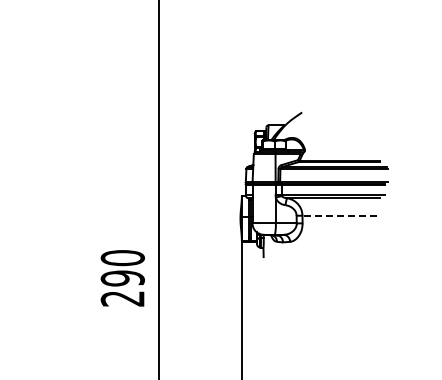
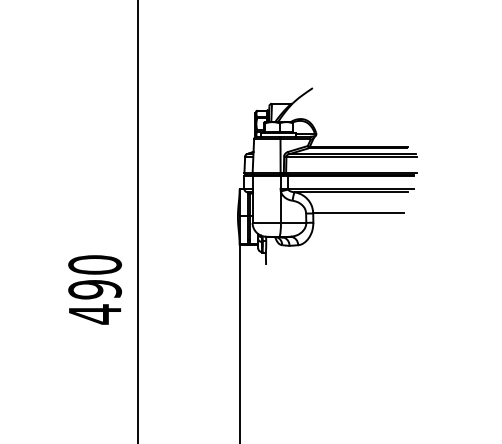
line: (339, 215) -> (358, 213), dashed -> solid
text: (122, 298) -> (94, 314), 290 -> 490

